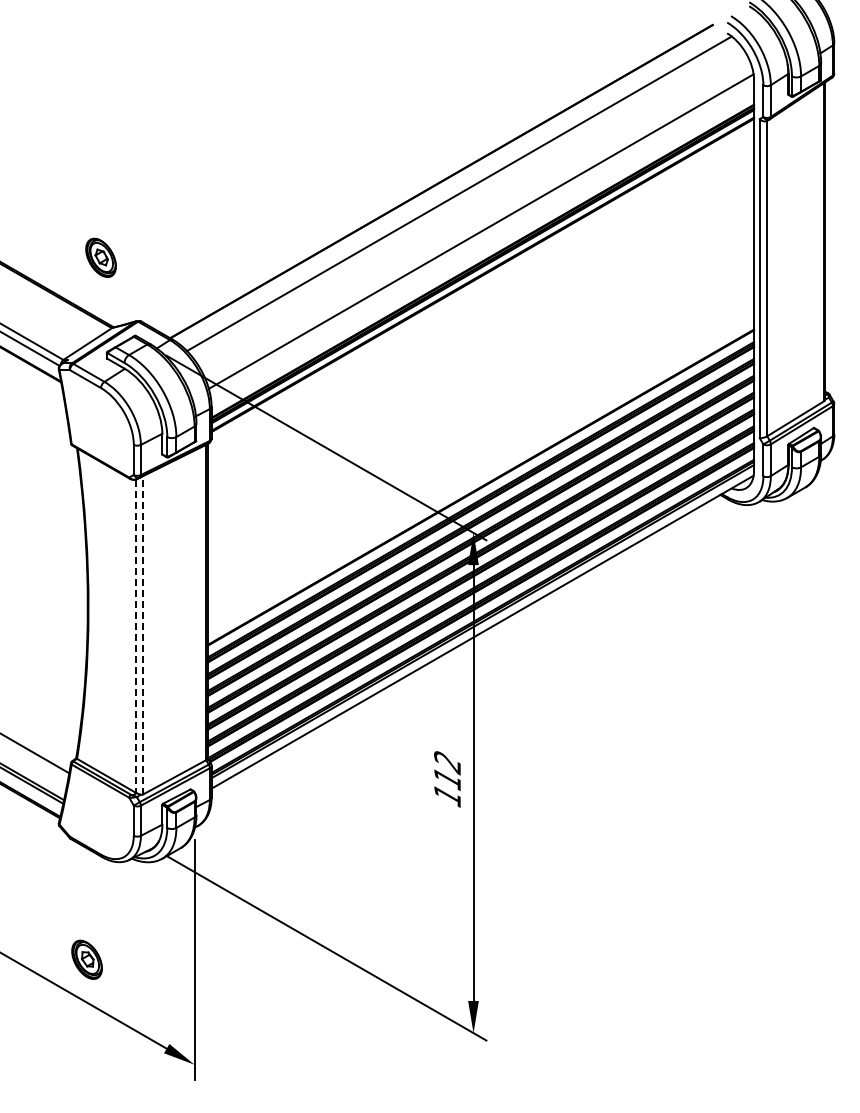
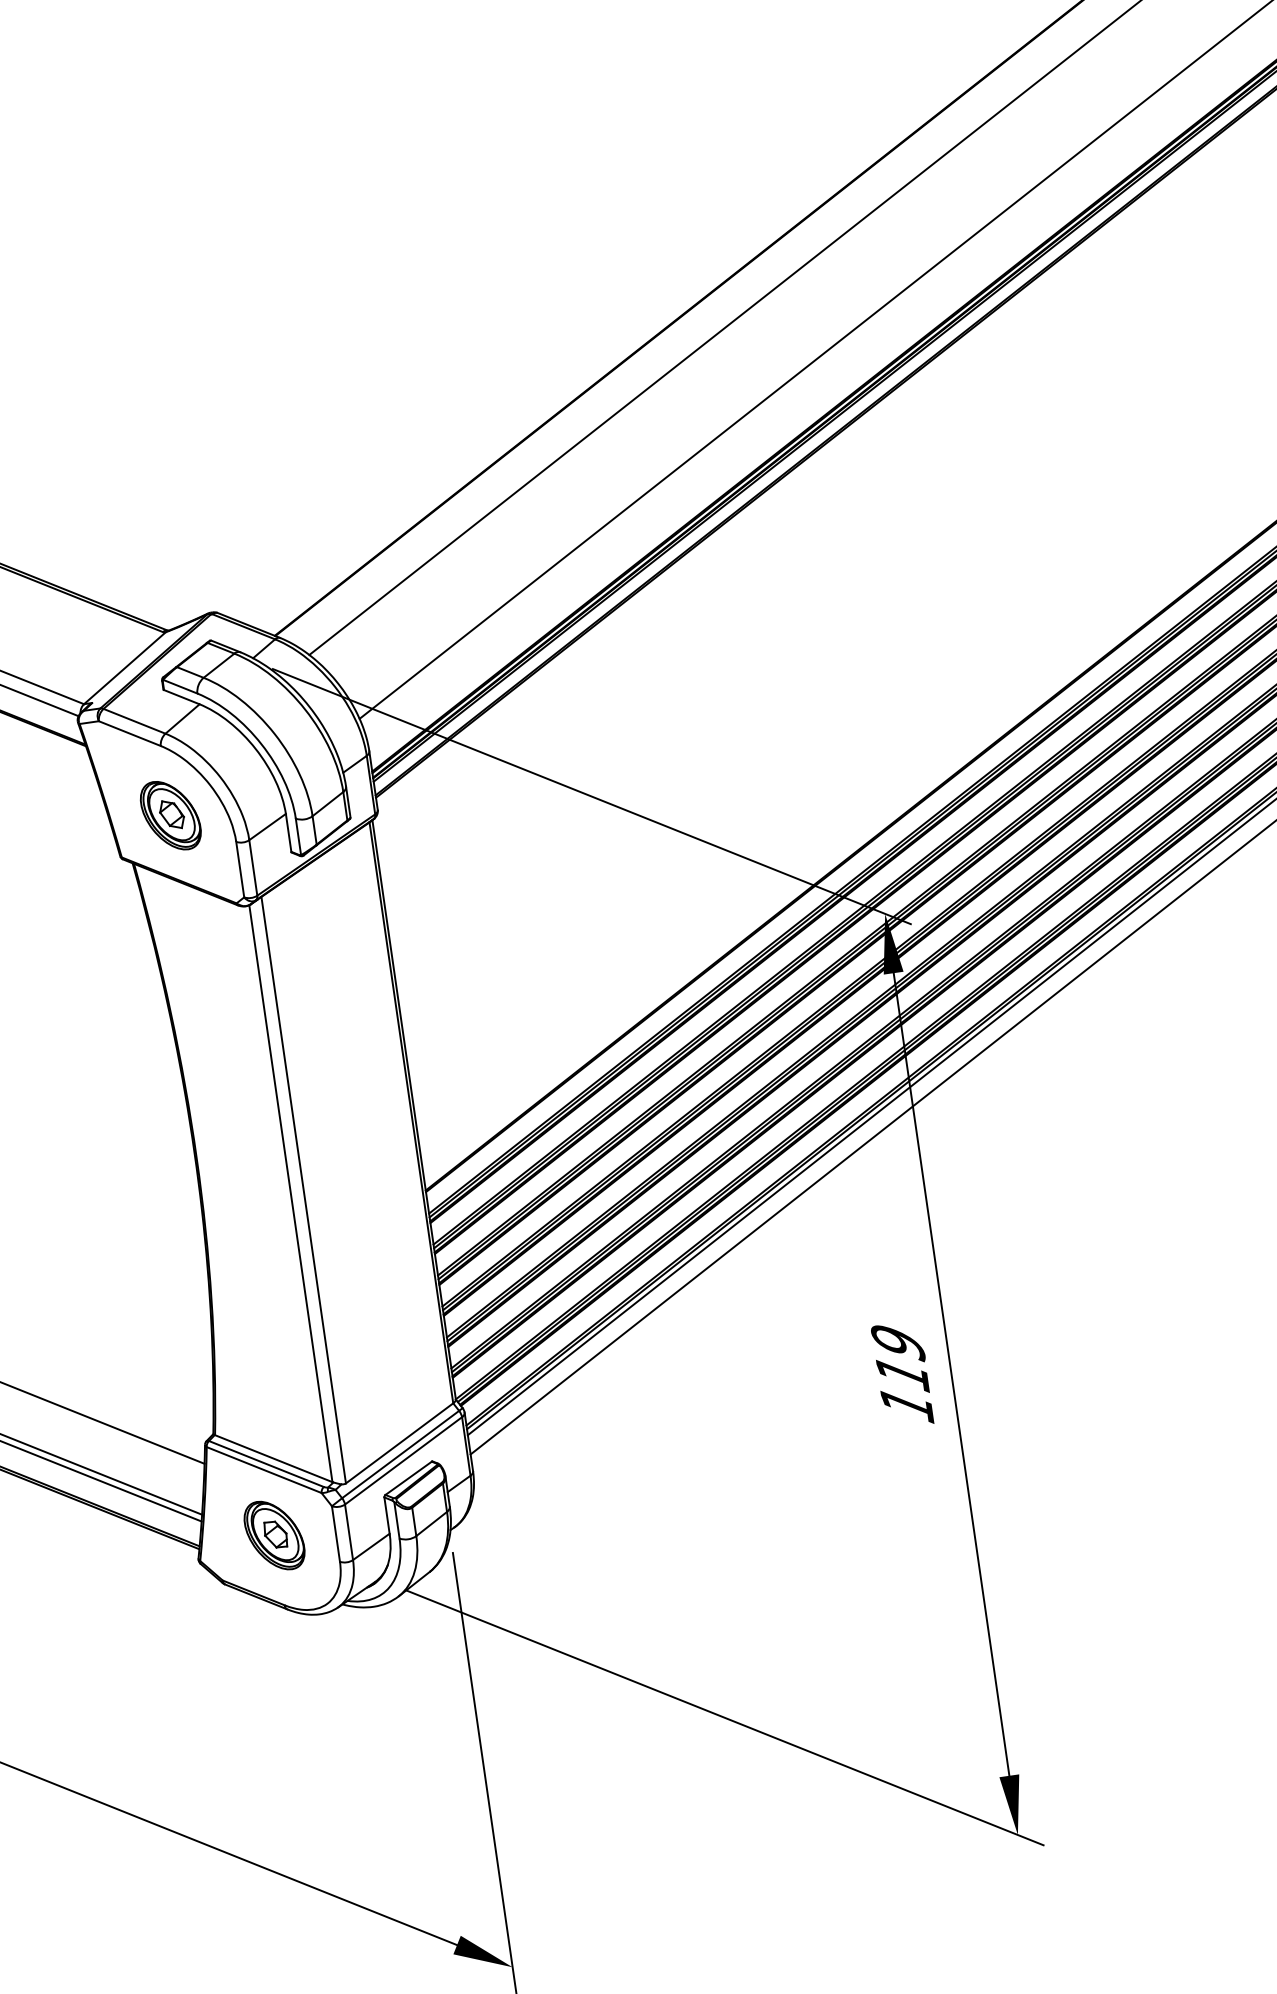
part: (100, 257) -> (169, 815), moved
line: (143, 634) -> (304, 1188), dashed -> solid
line: (135, 636) -> (290, 1194), dashed -> solid
text: (447, 763) -> (898, 1345), 112 -> 119
part: (86, 959) -> (273, 1535), moved

